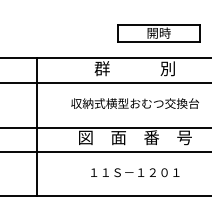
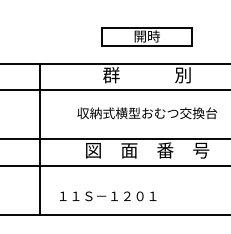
part: (158, 33) -> (146, 36), moved
text: (135, 172) -> (108, 196), moved

